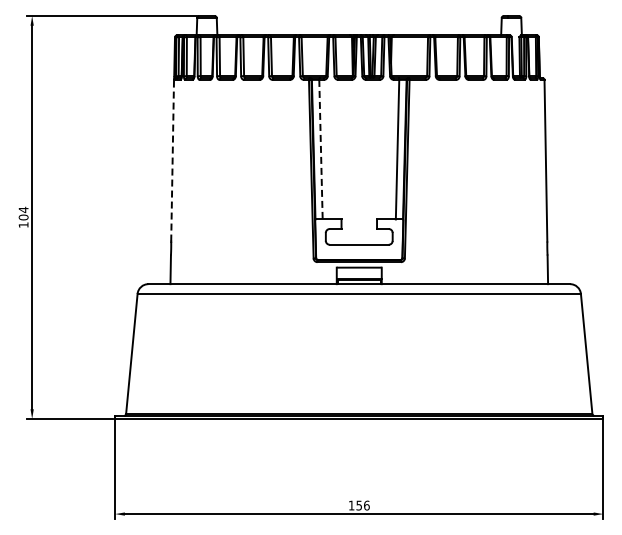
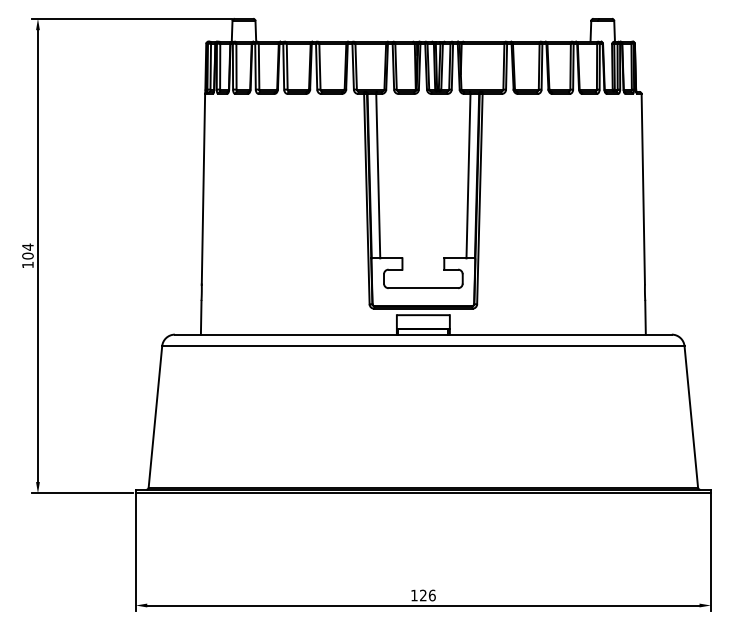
line: (320, 149) -> (377, 175), dashed -> solid
line: (172, 160) -> (203, 188), dashed -> solid
text: (358, 505) -> (422, 595), 156 -> 126

